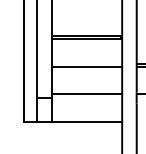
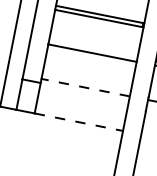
line: (86, 94) -> (85, 87), solid -> dashed
line: (87, 121) -> (79, 121), solid -> dashed

